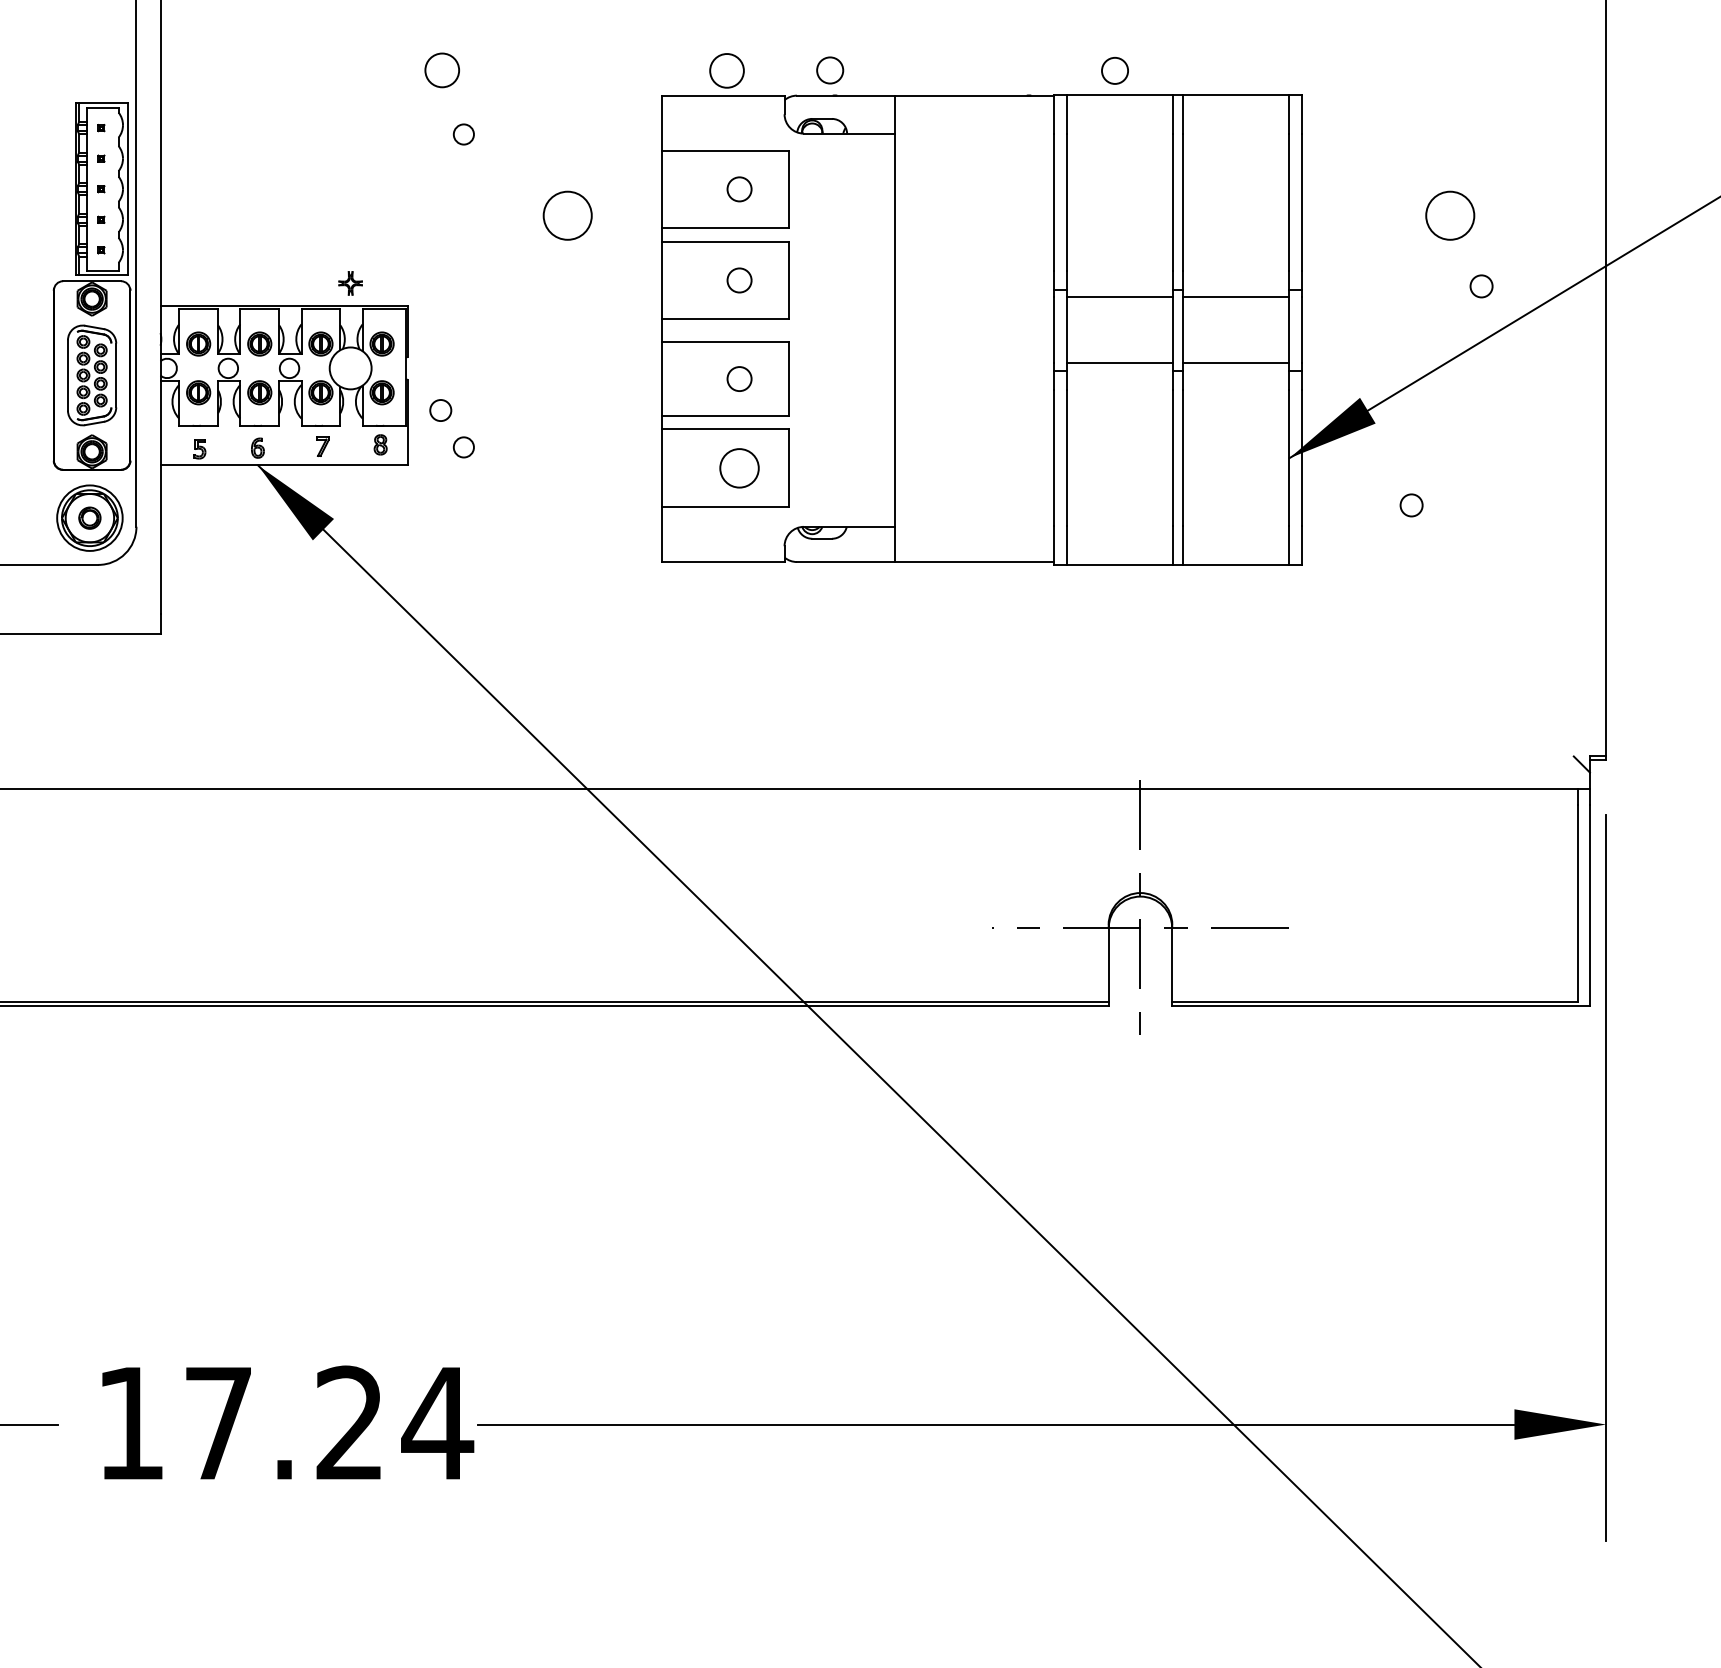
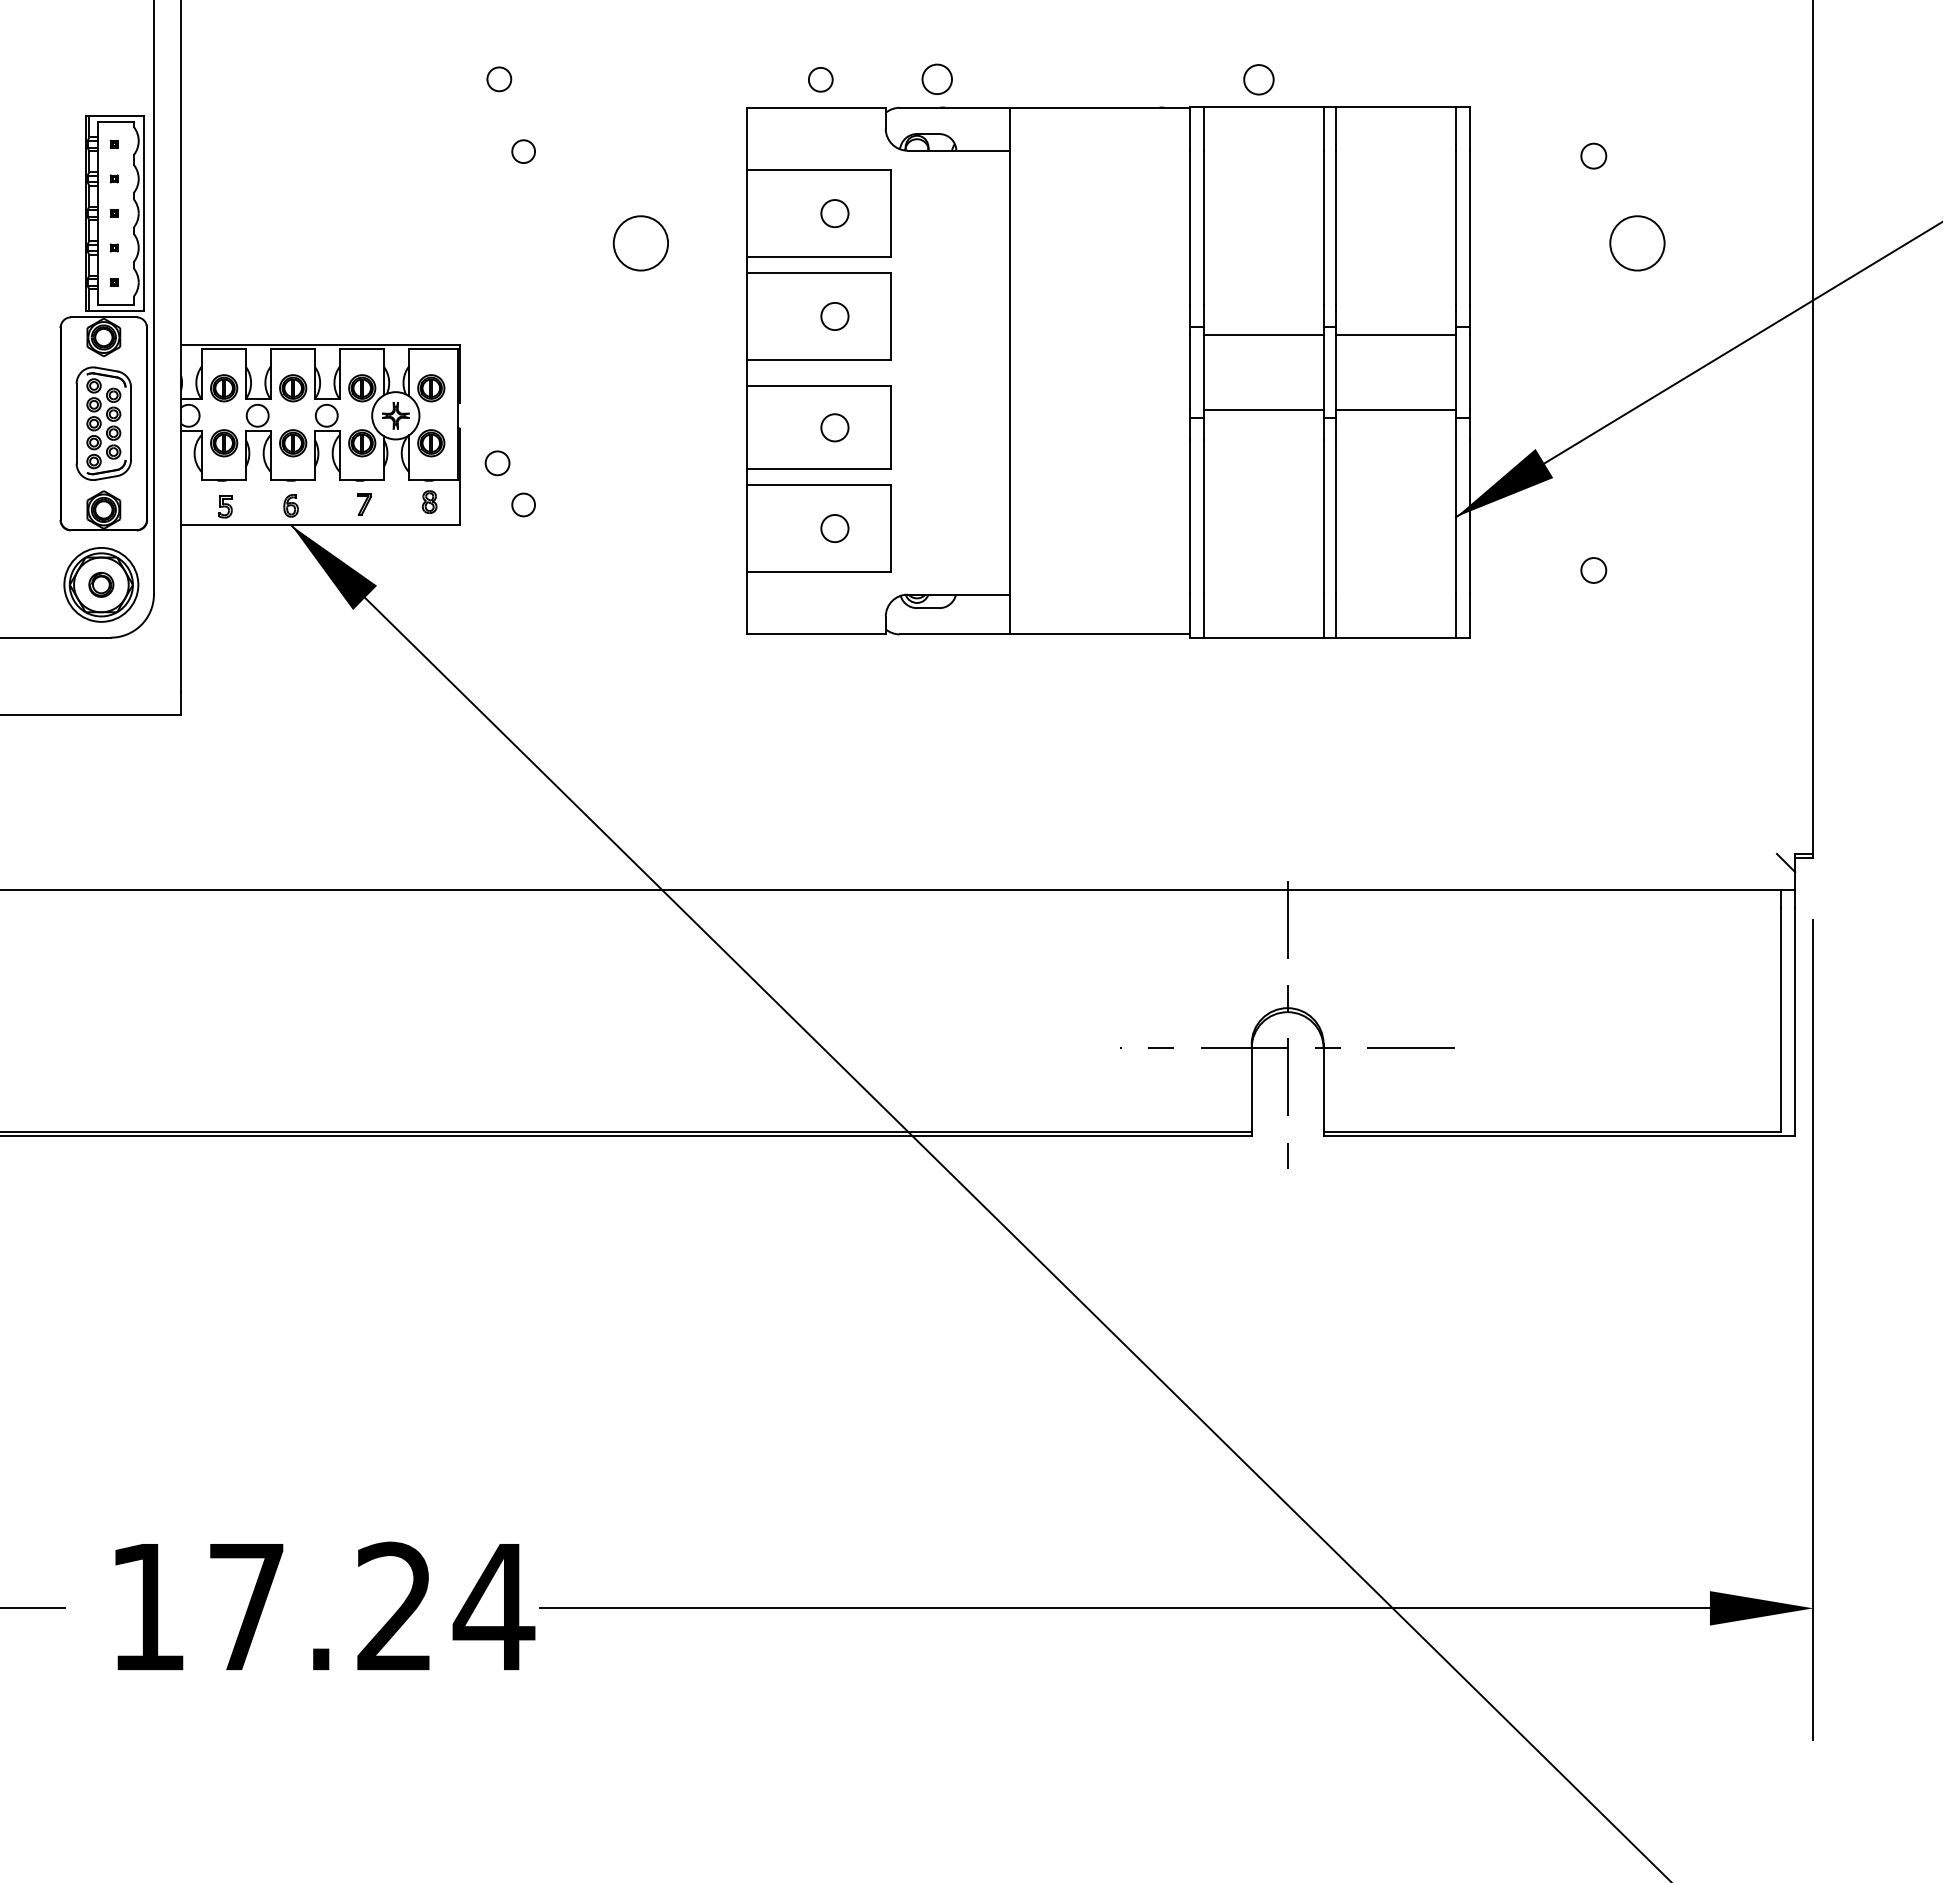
circle: (442, 70) -> (499, 79), size x0.62
circle: (726, 70) -> (820, 79), size x0.62
part: (350, 283) -> (395, 415), moved
circle: (1481, 285) -> (1593, 155), moved
circle: (739, 468) -> (834, 528), size x0.62

